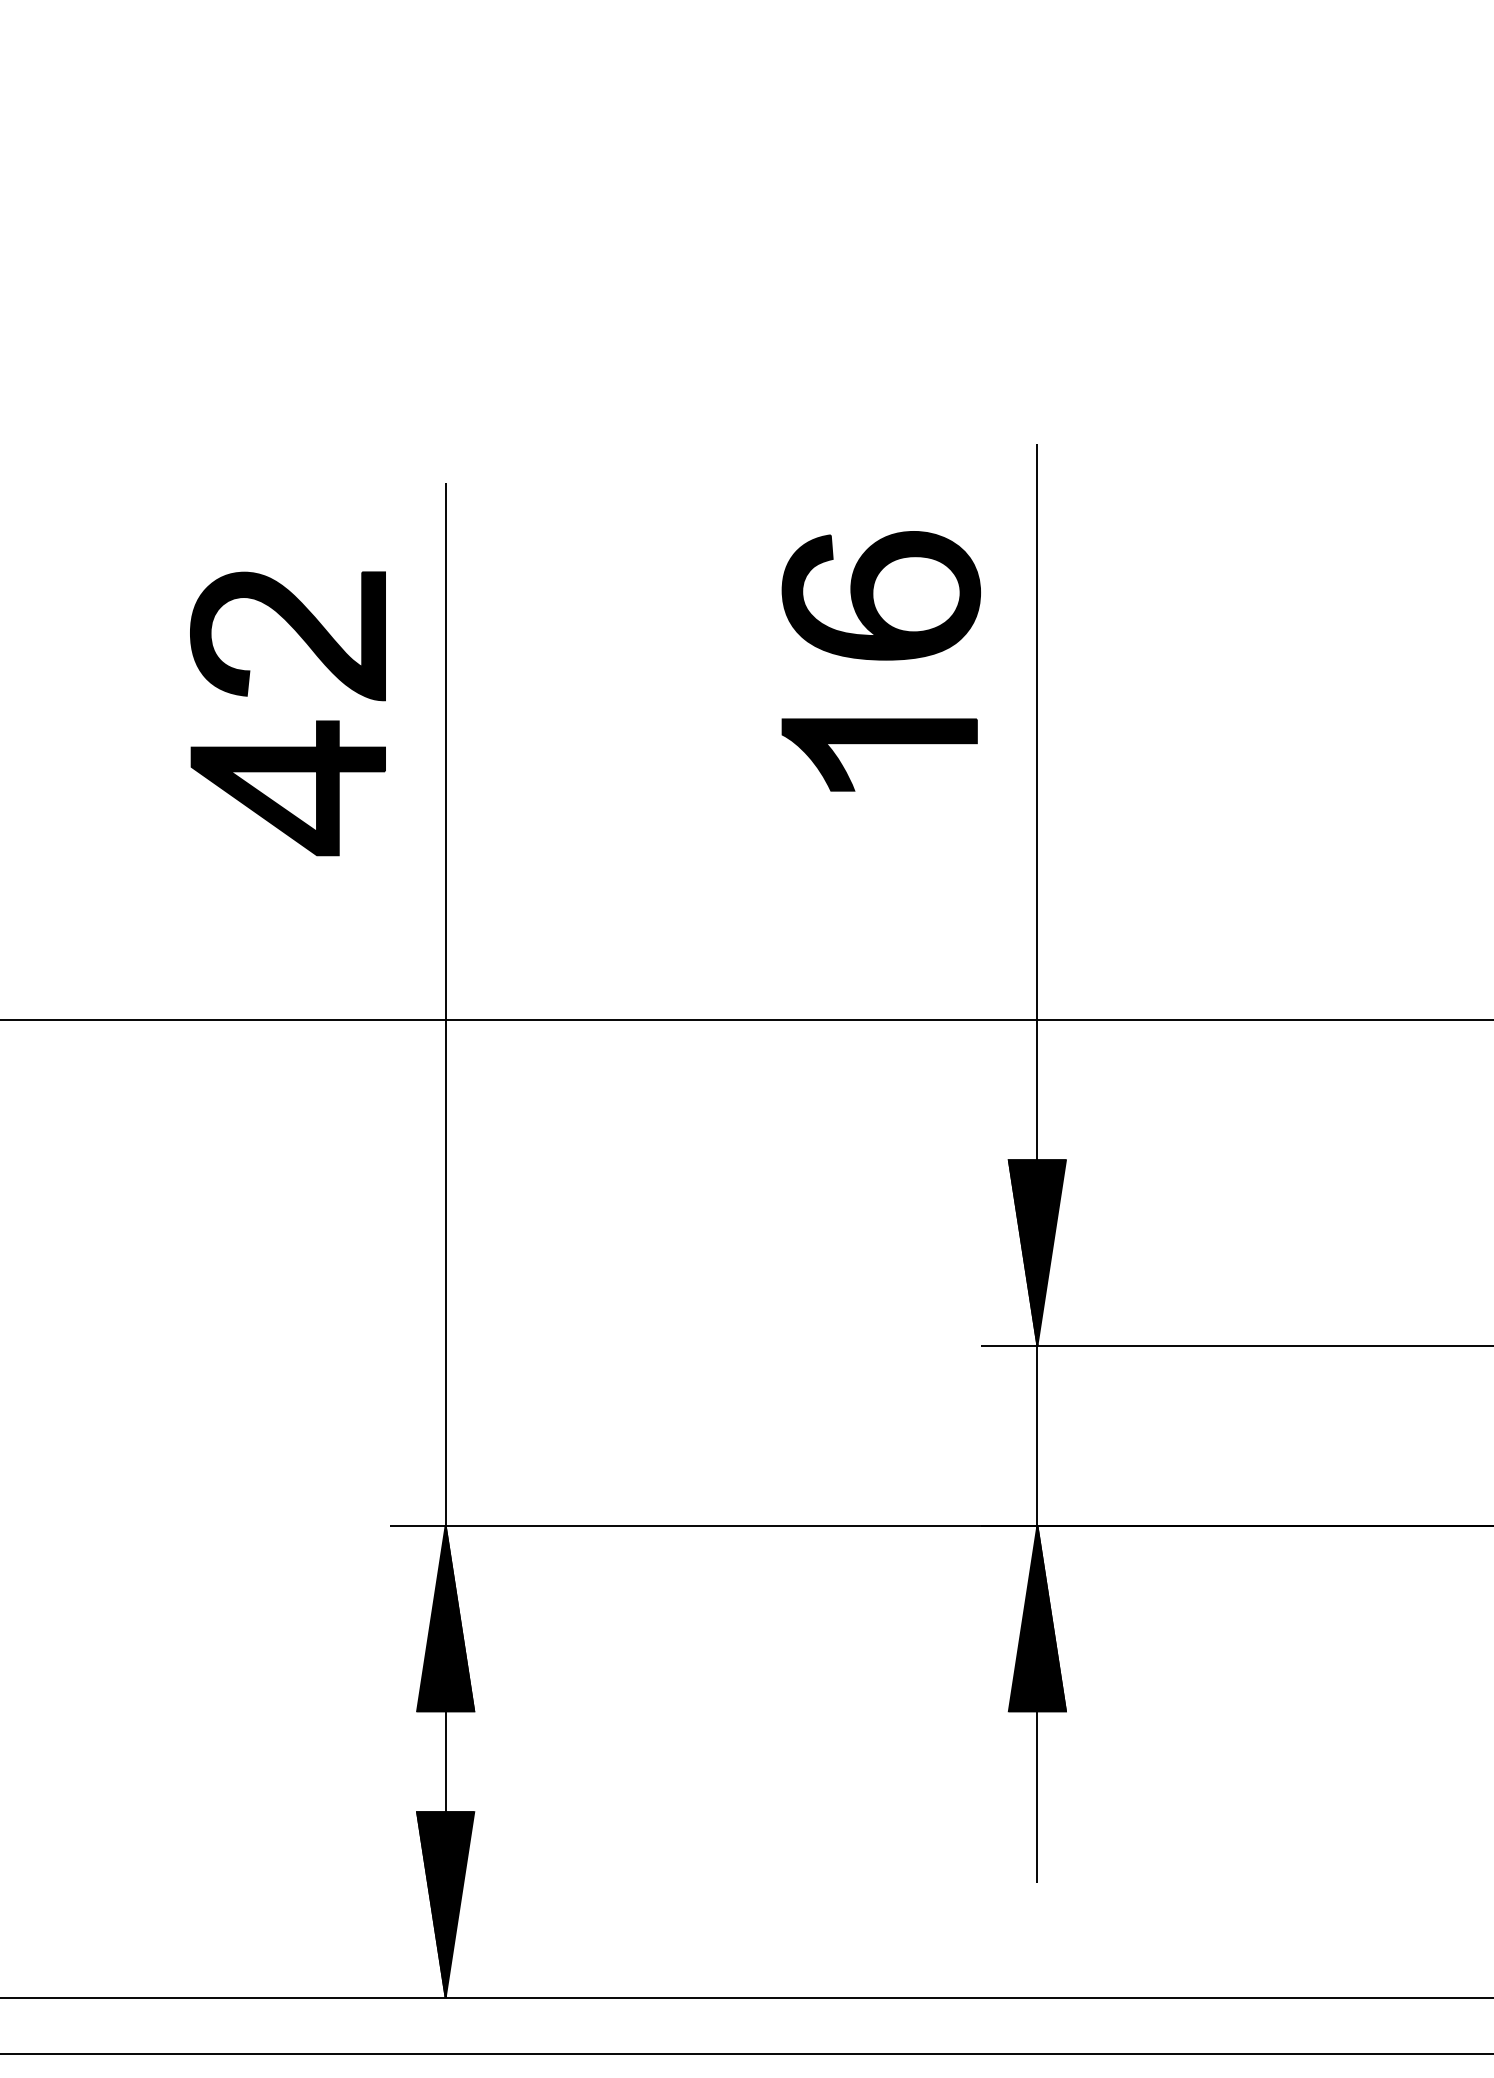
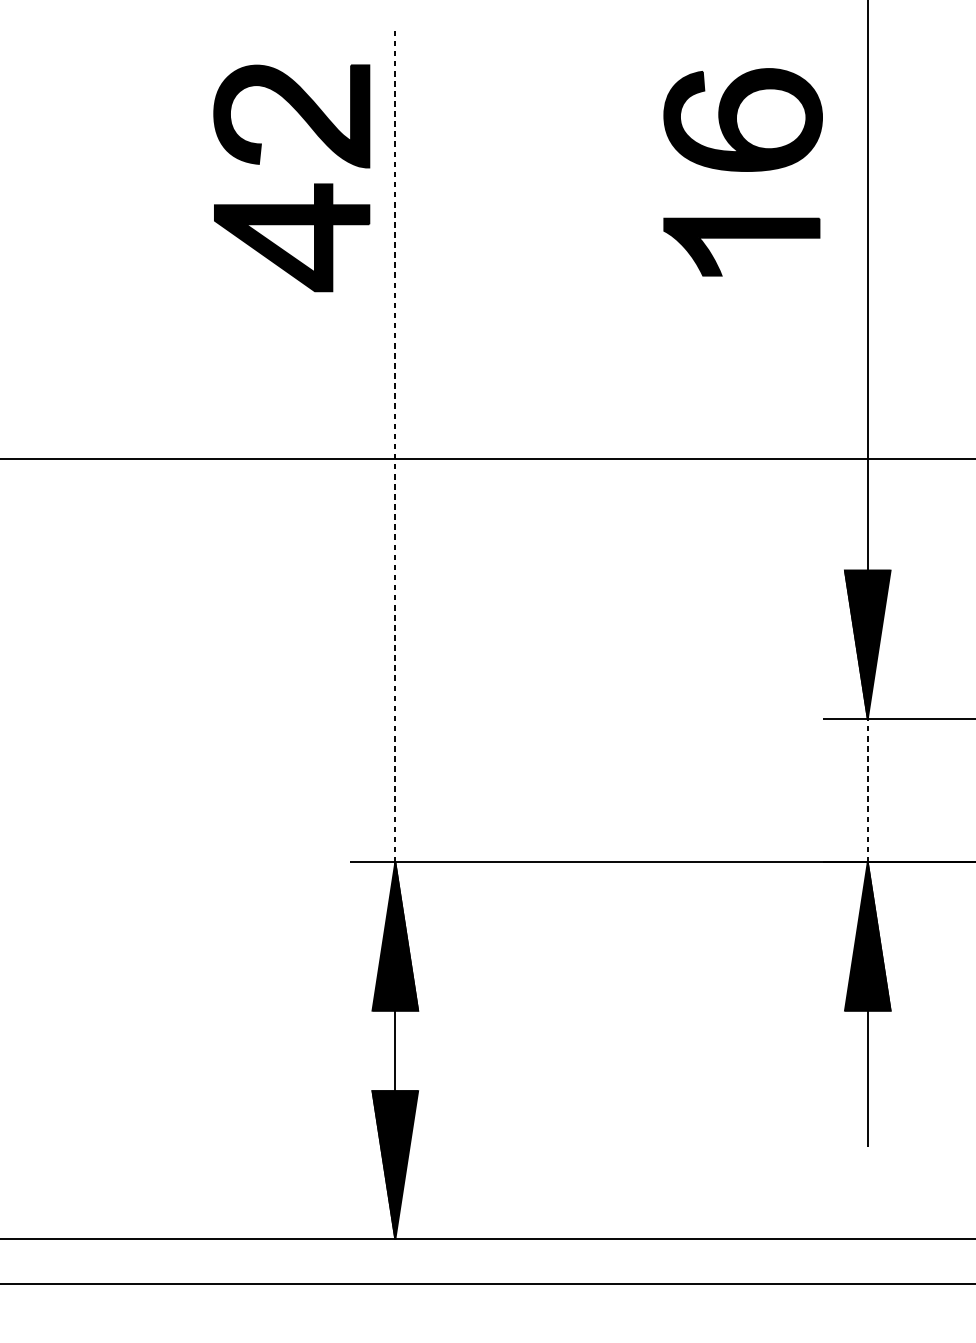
part: (316, 720) -> (314, 183), moved
line: (445, 1003) -> (395, 445), solid -> dashed
line: (1037, 1435) -> (867, 790), solid -> dashed

